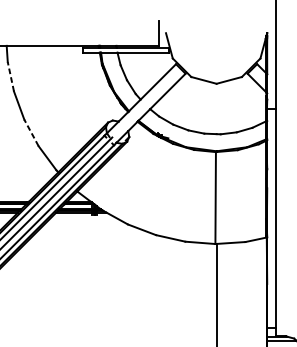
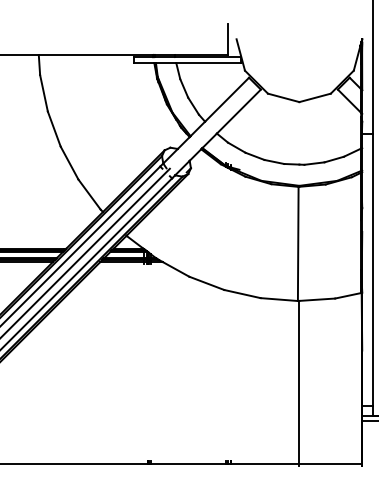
line: (10, 76) -> (43, 93), dashed -> solid
line: (31, 133) -> (69, 163), dashed -> solid

